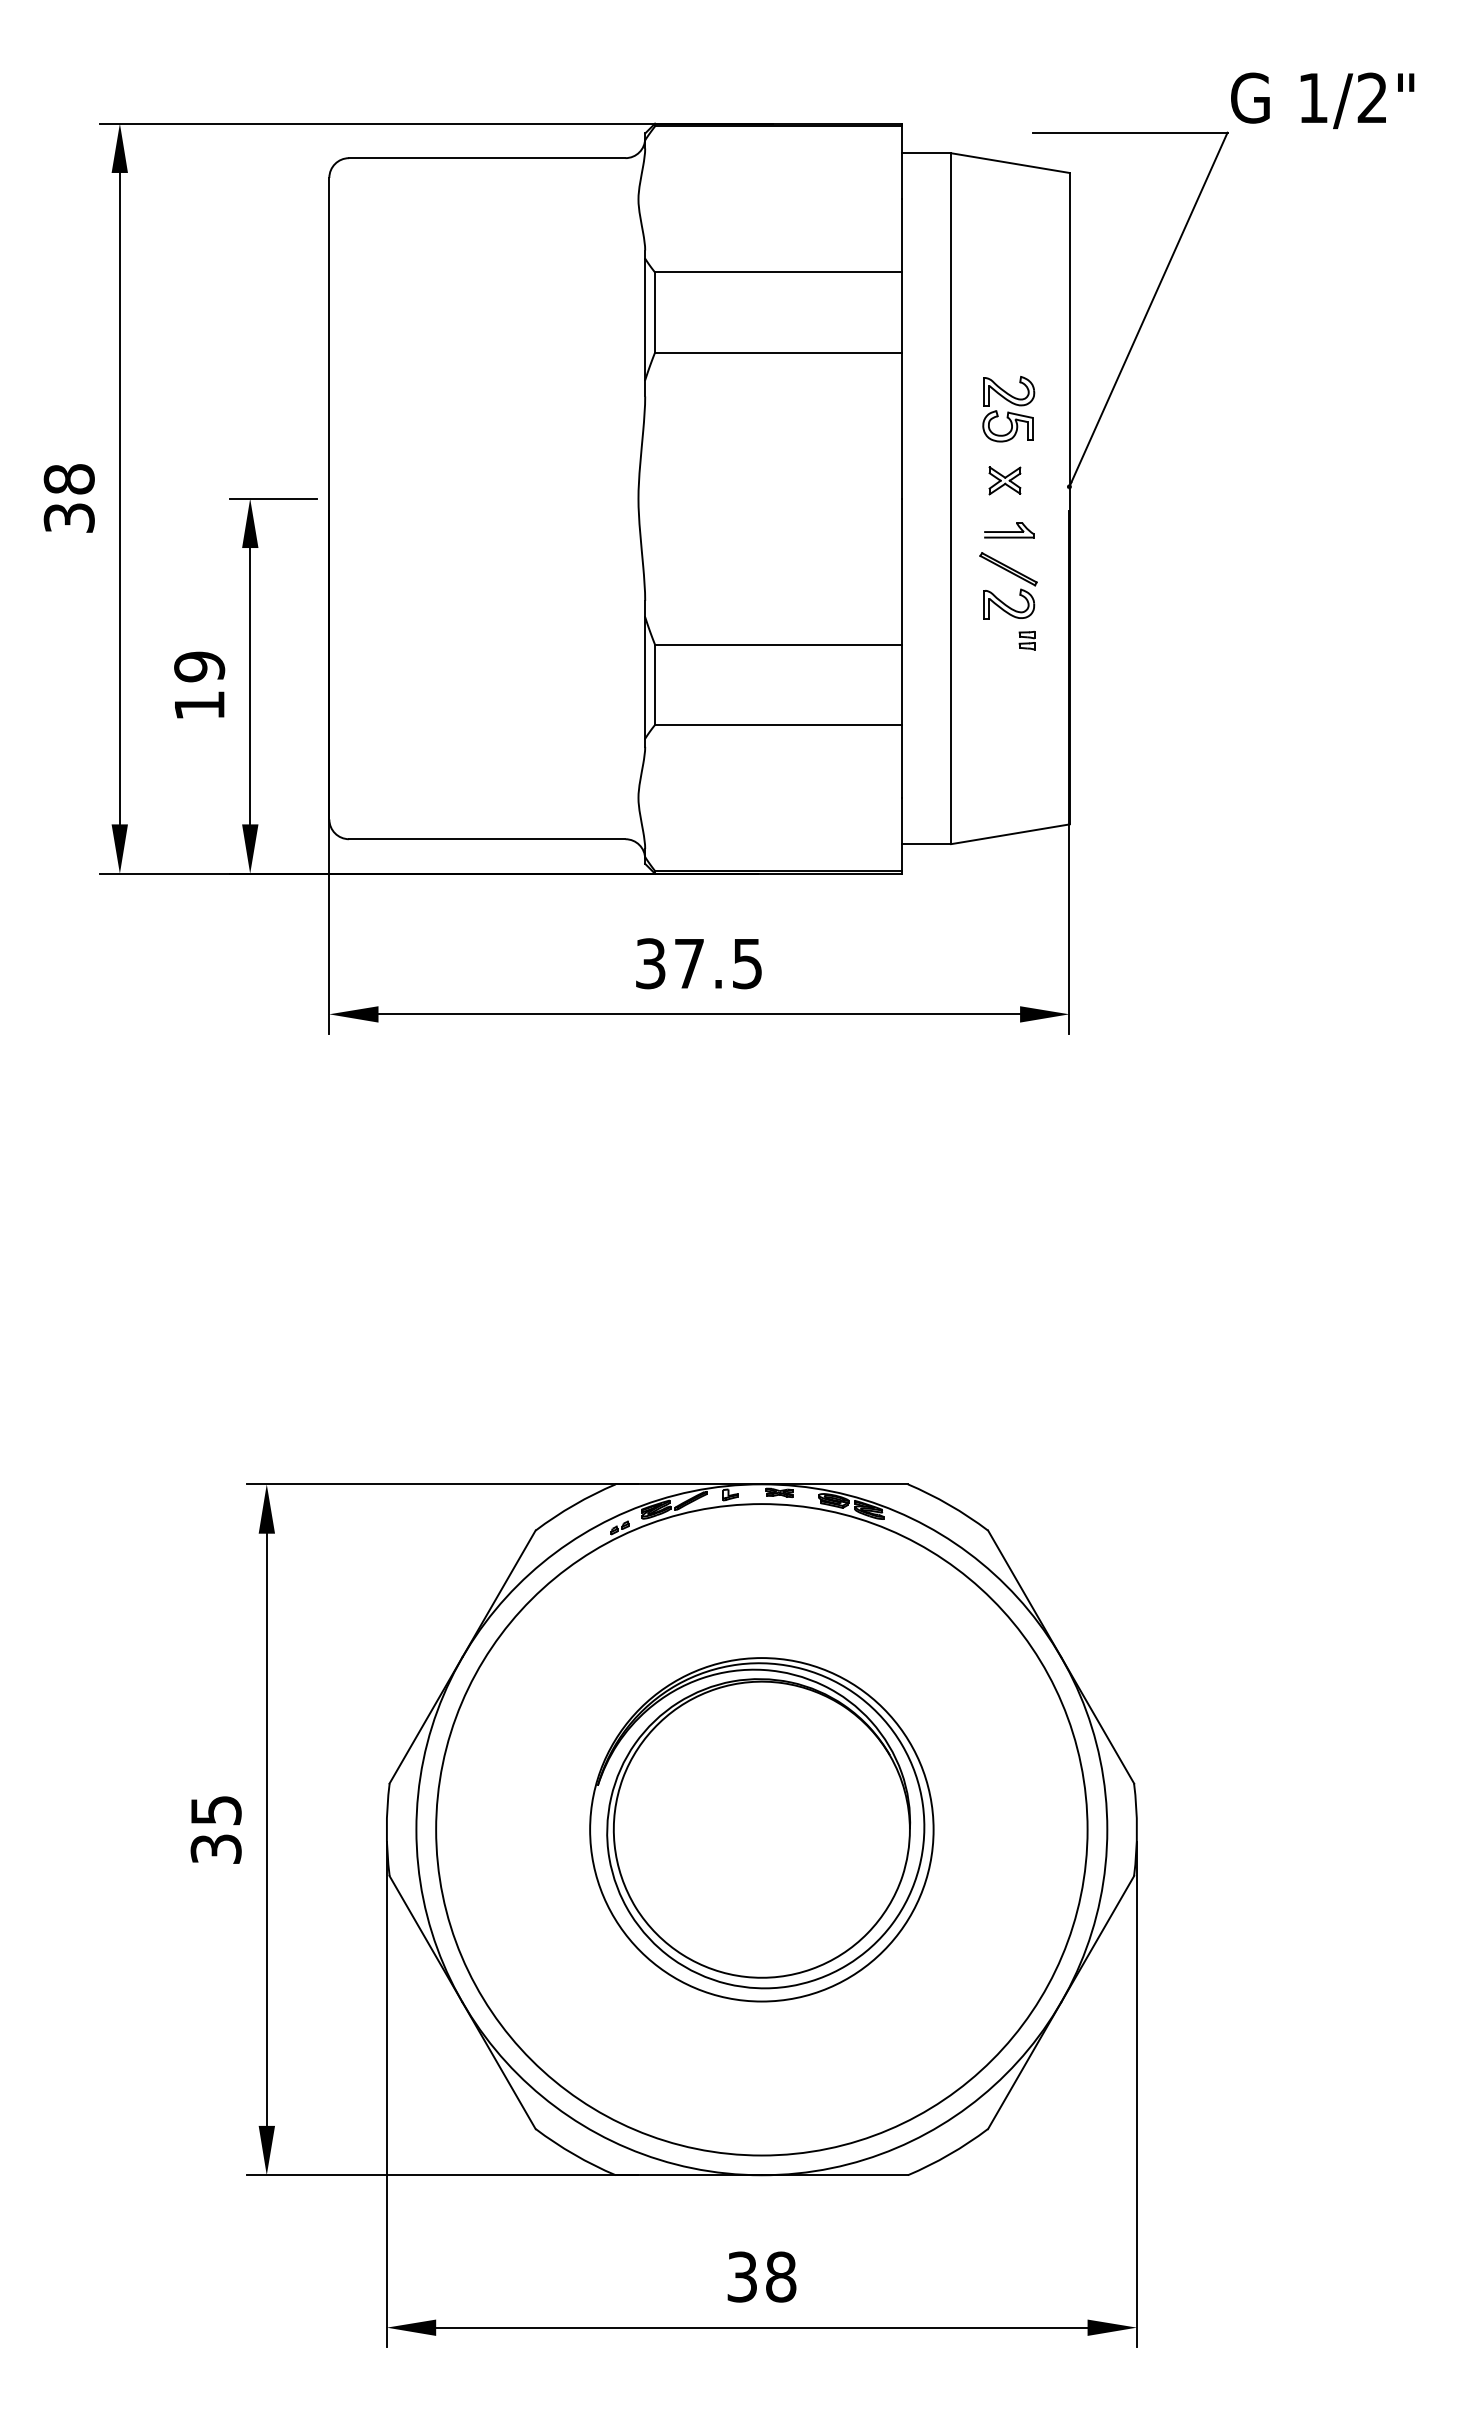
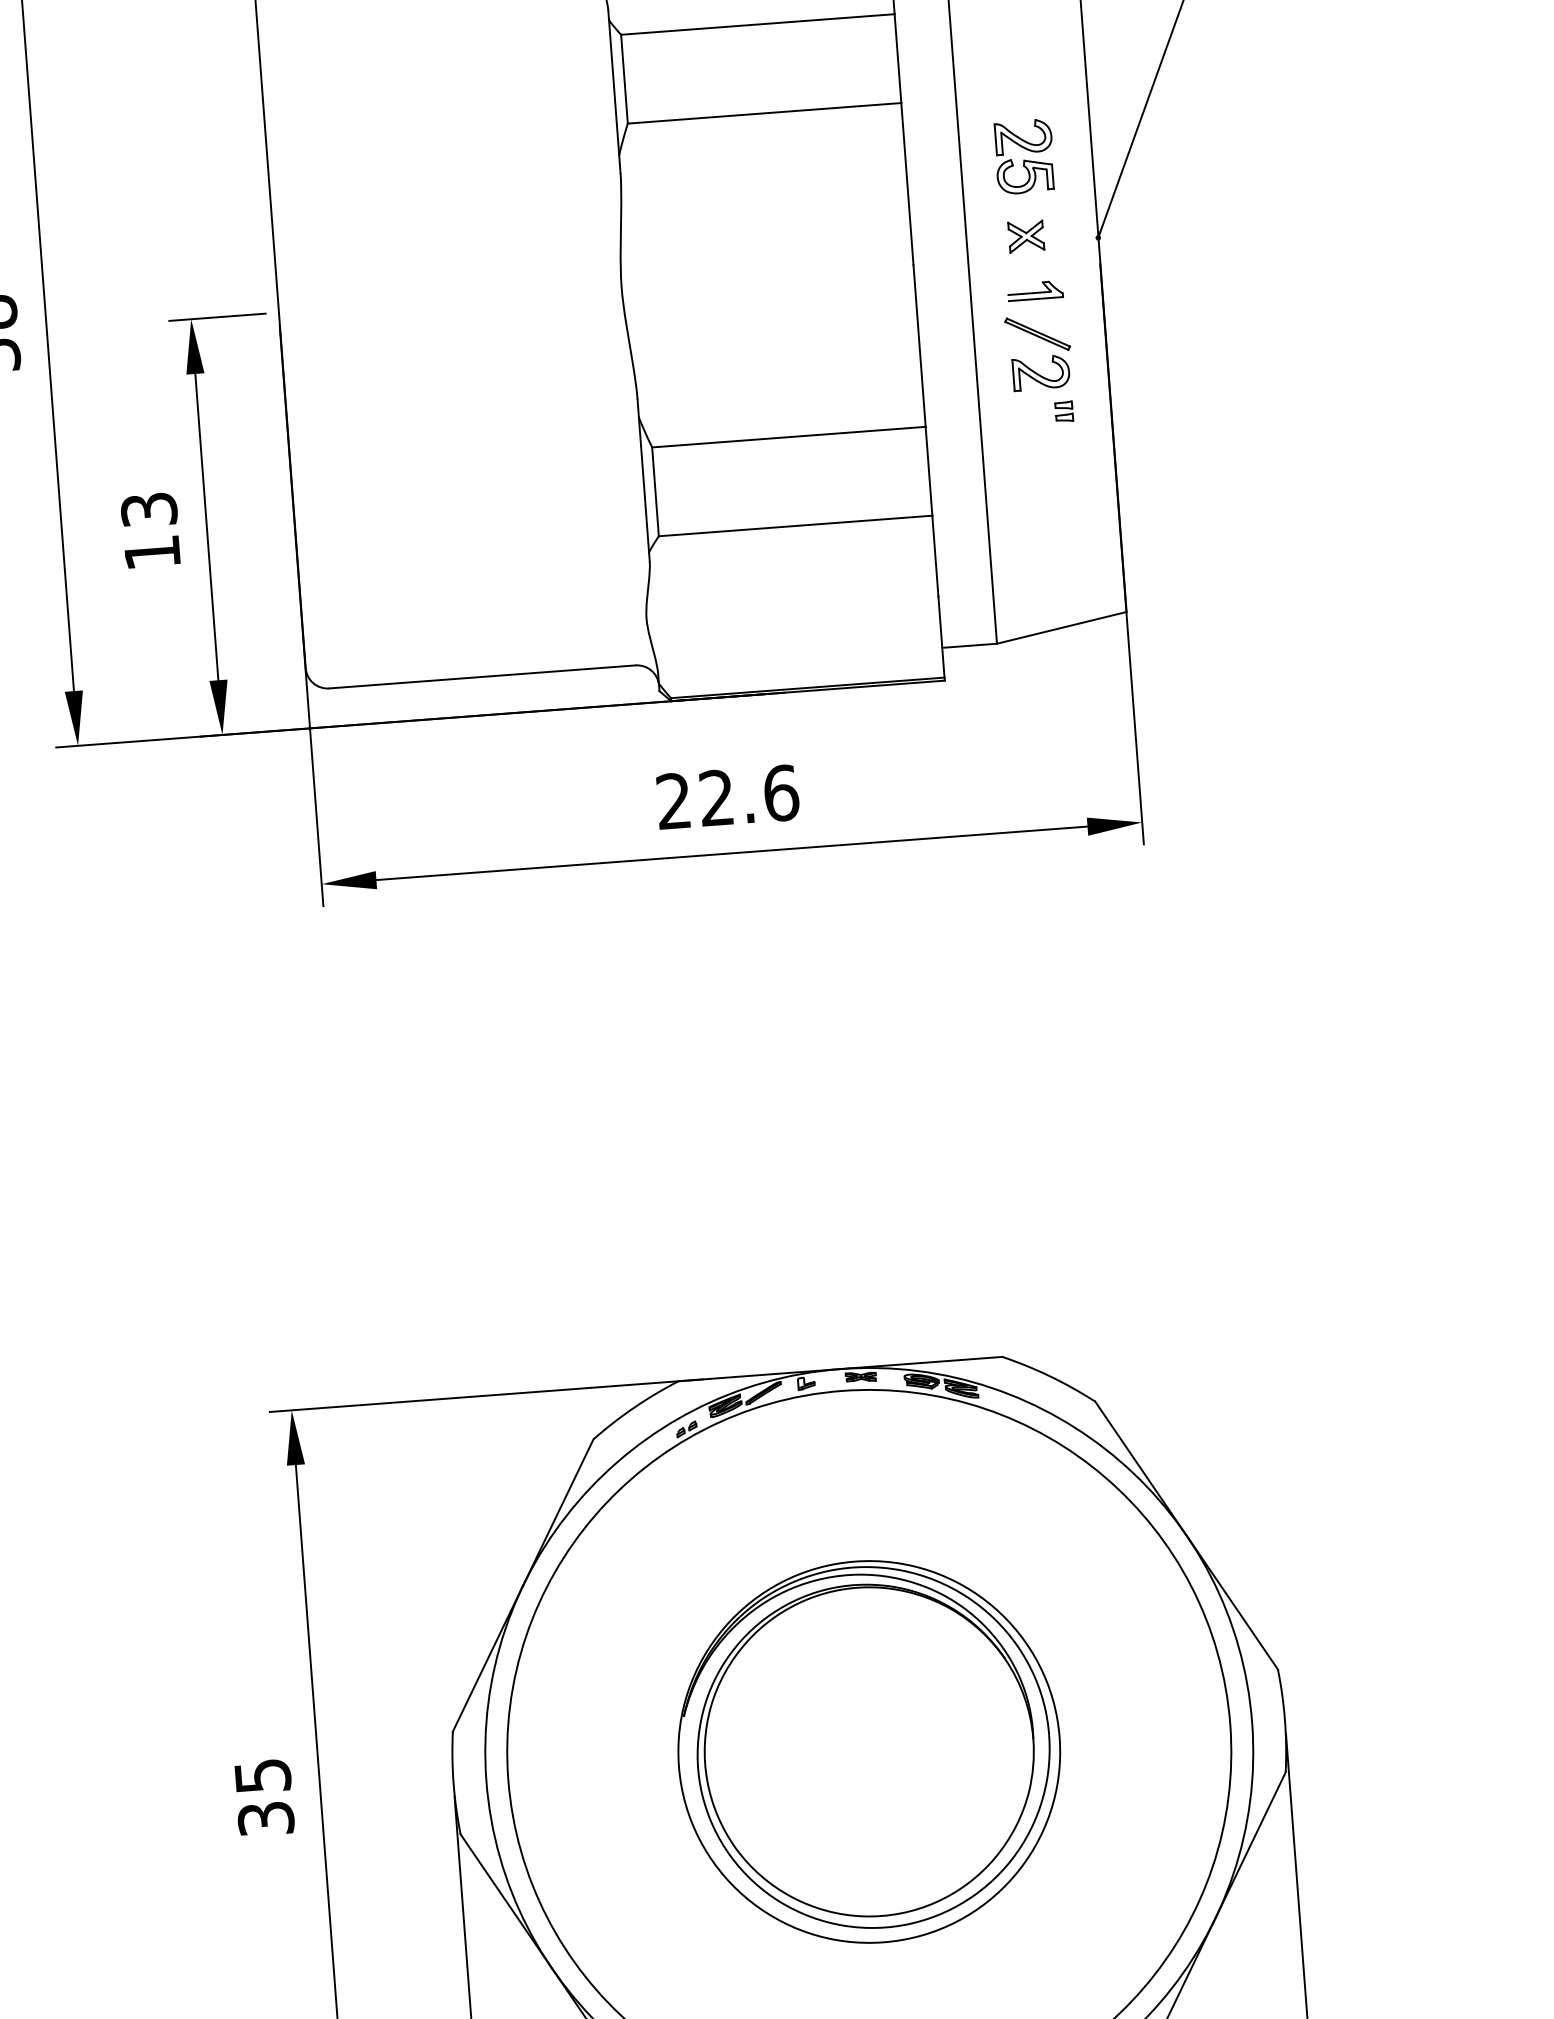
text: (199, 666) -> (149, 509), 19 -> 13
text: (699, 963) -> (727, 796), 37.5 -> 22.6

